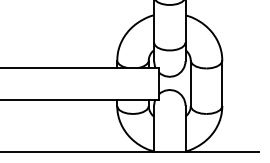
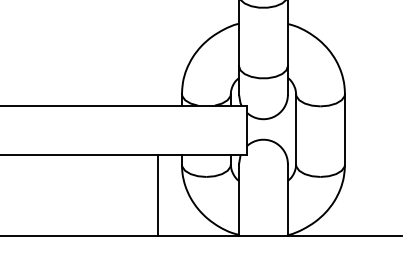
line: (101, 125) -> (157, 194), added

